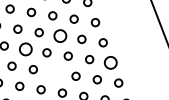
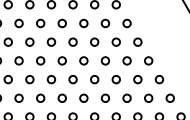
circle: (60, 35) -> (94, 41), size x0.62
circle: (24, 48) -> (61, 60), size x0.62
circle: (110, 62) -> (148, 60), size x0.62
circle: (54, 72) -> (94, 79), added

